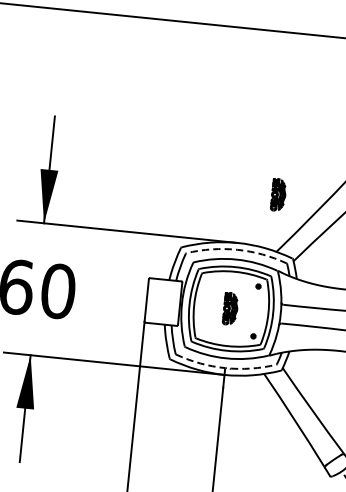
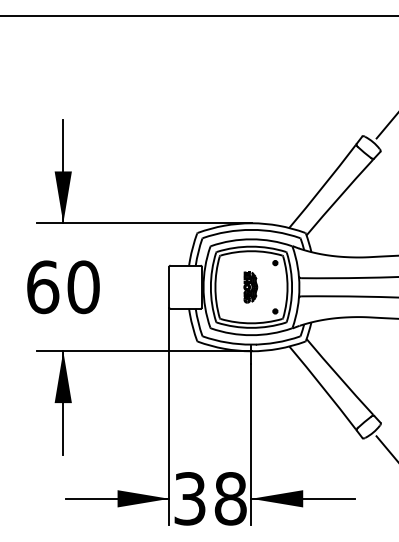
part: (278, 195) -> (285, 173), removed
arc: (237, 249) -> (251, 229), dashed -> solid
arc: (225, 367) -> (251, 344), dashed -> solid

